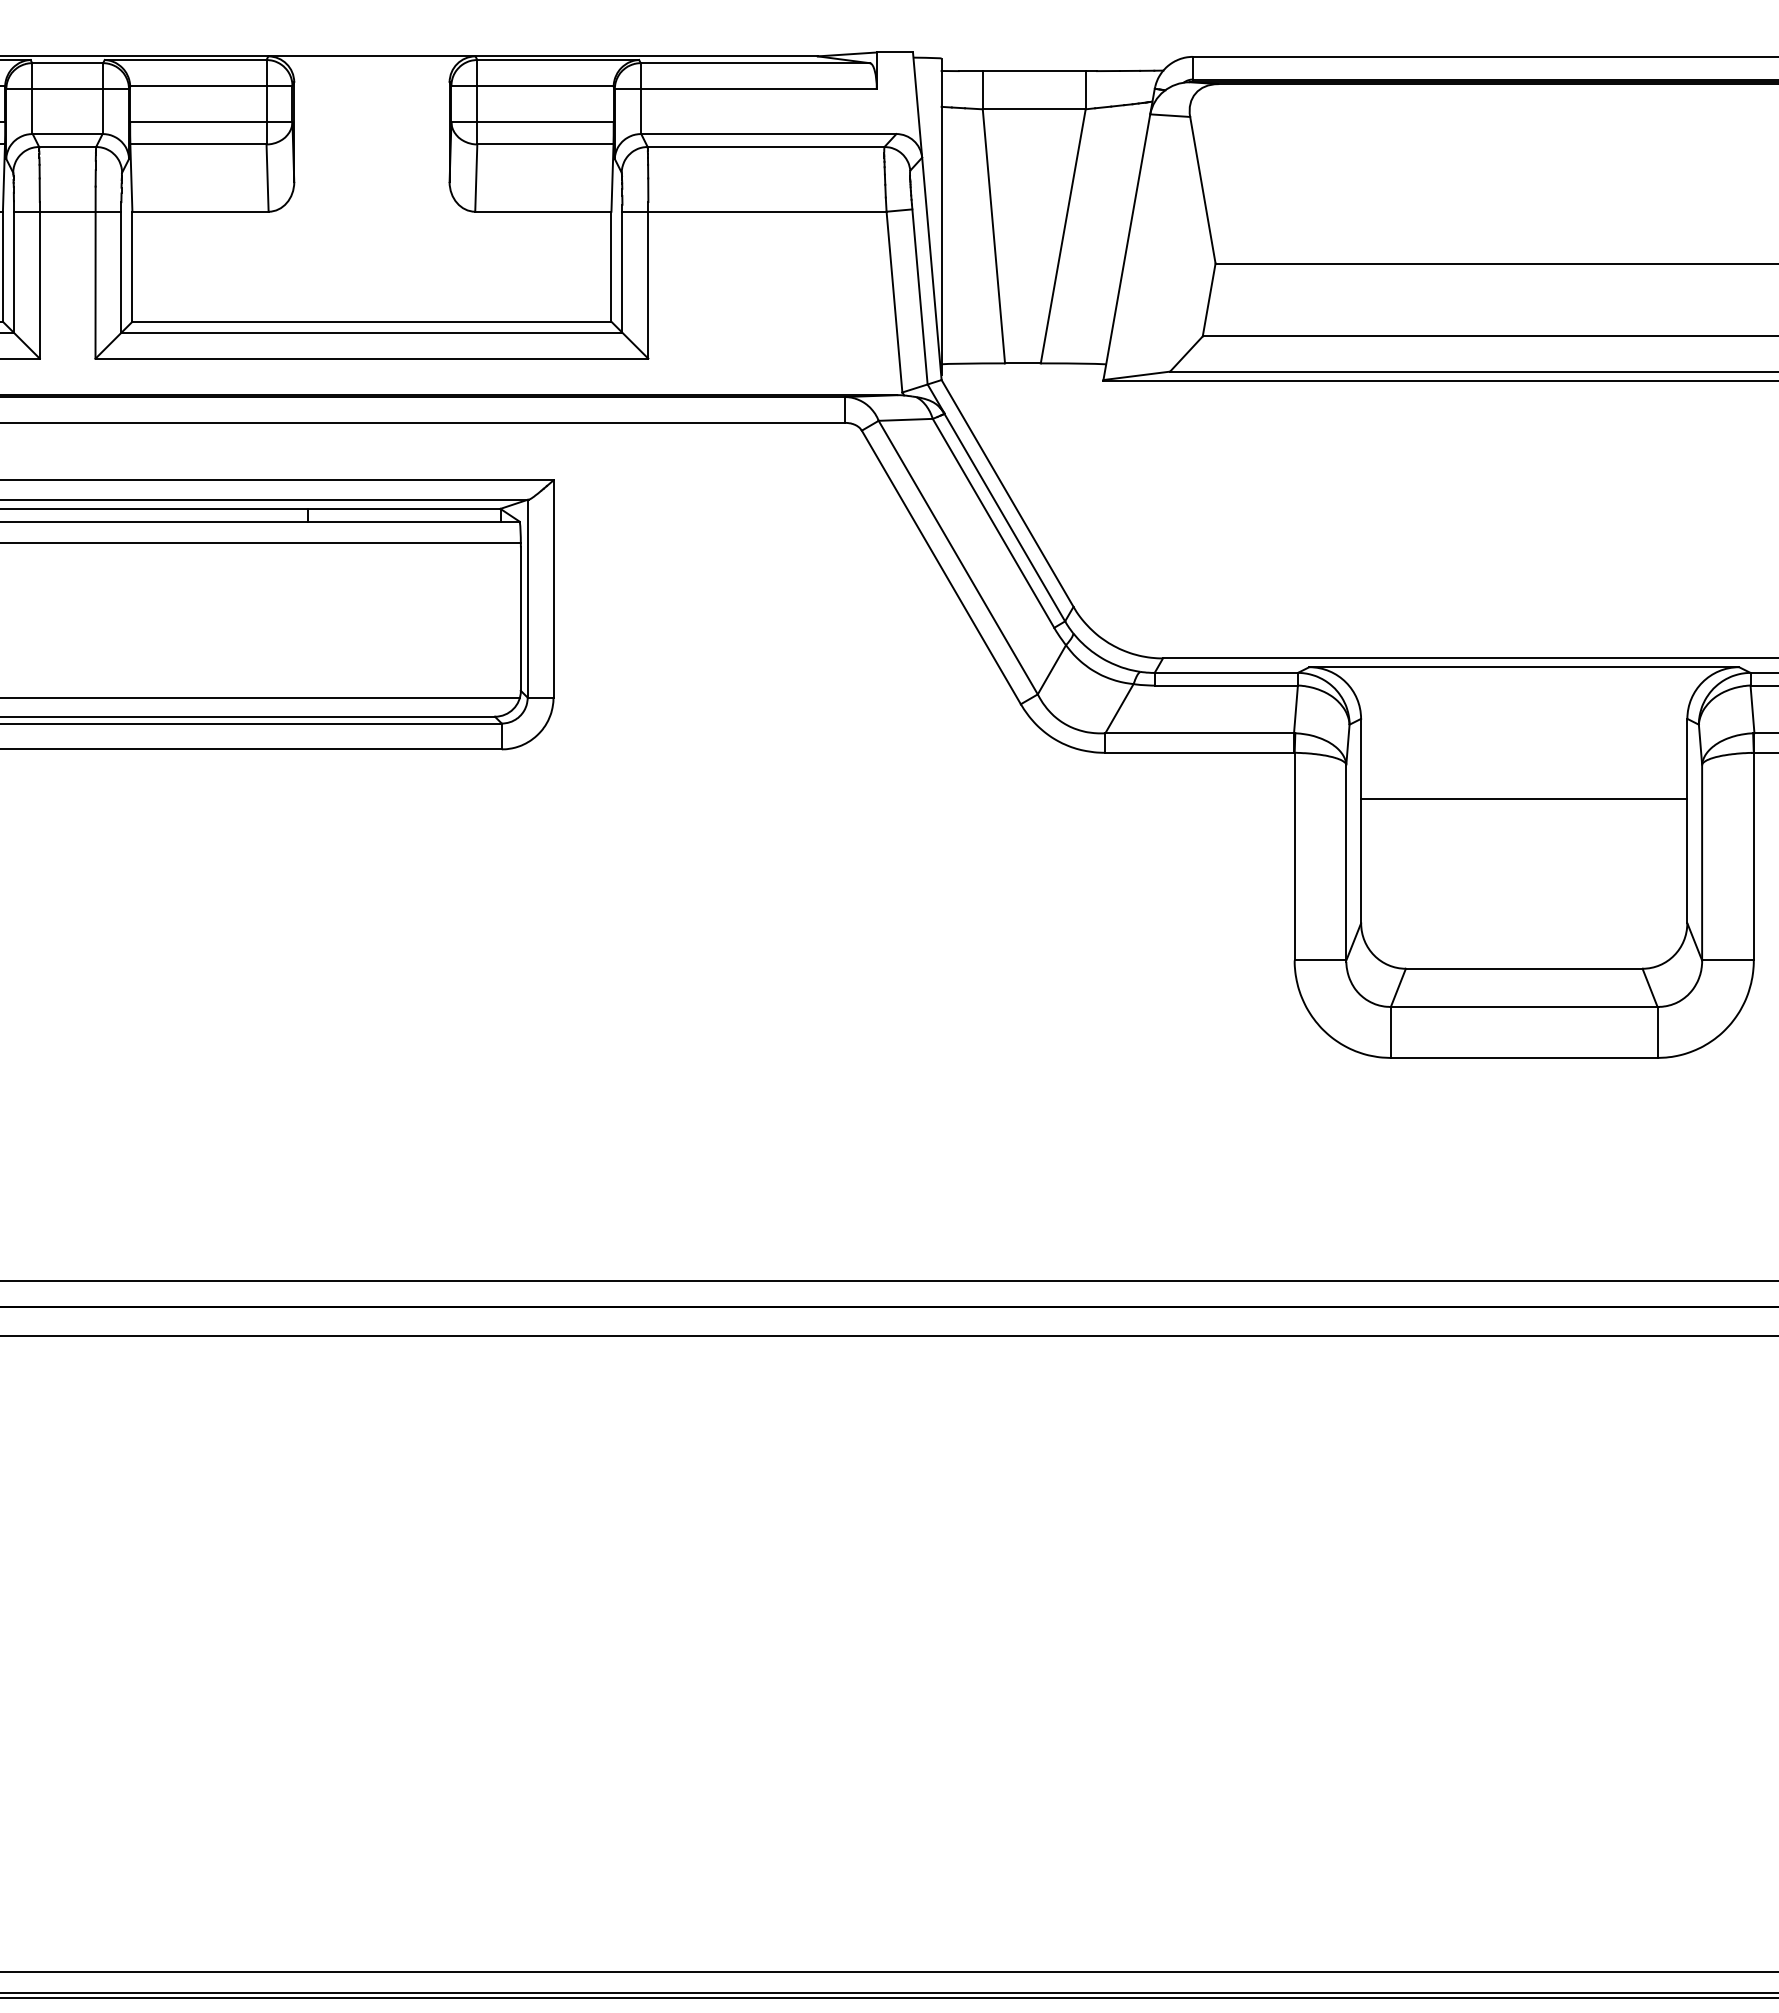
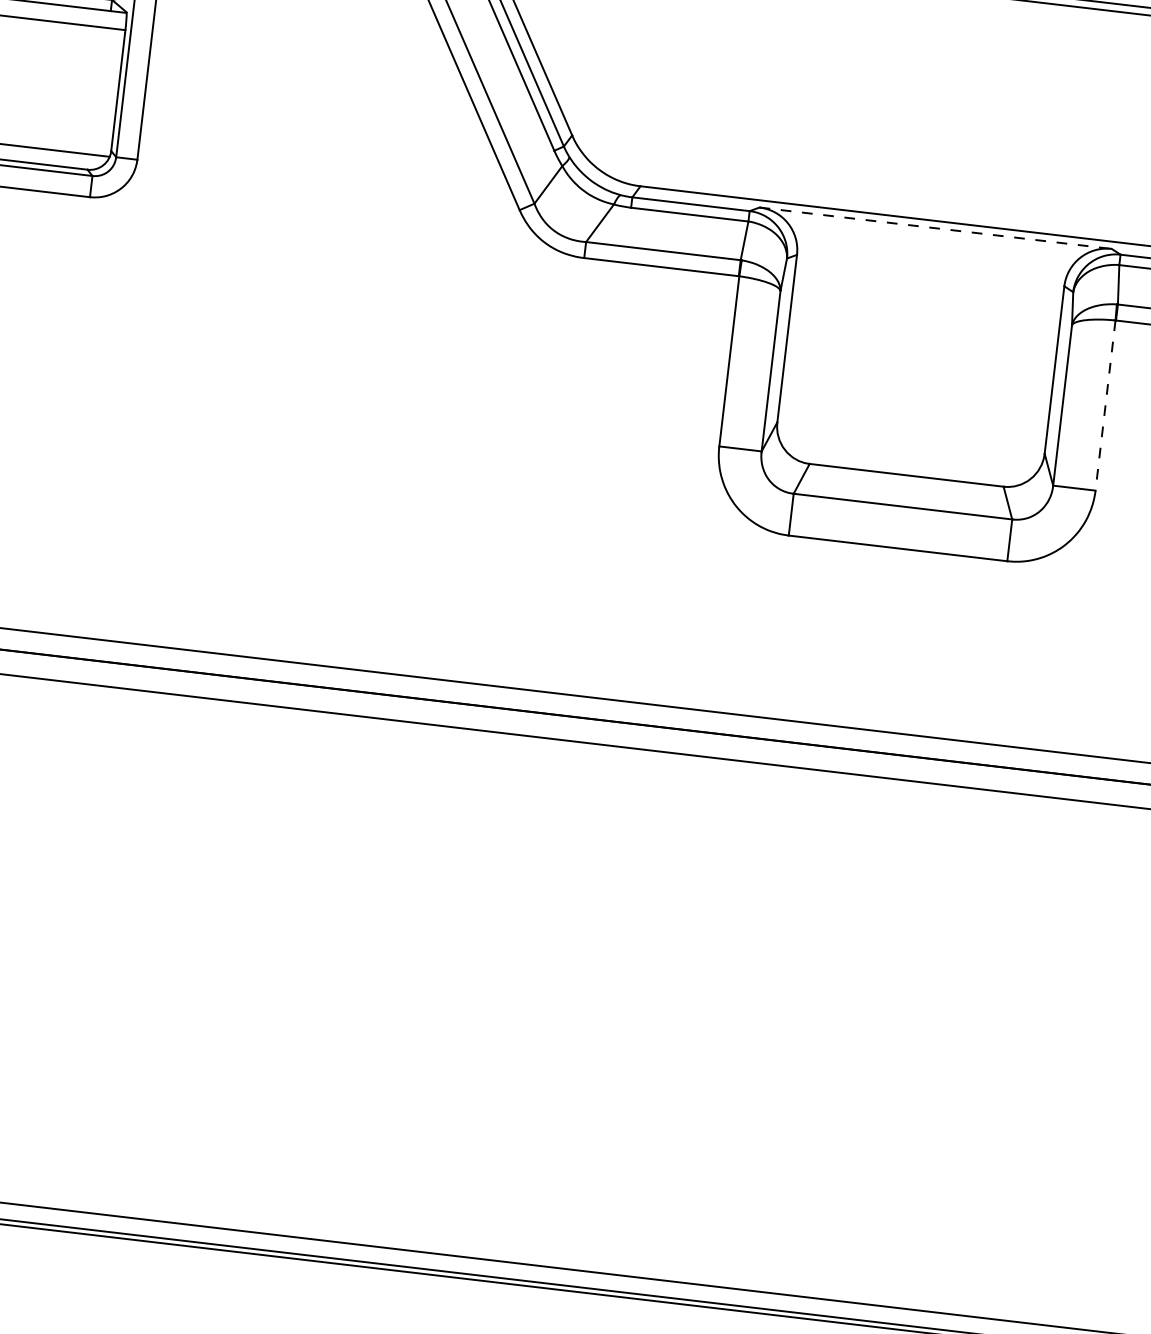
line: (1524, 667) -> (935, 228), solid -> dashed
line: (1524, 799) -> (923, 336), removed
line: (1753, 856) -> (1105, 405), solid -> dashed

